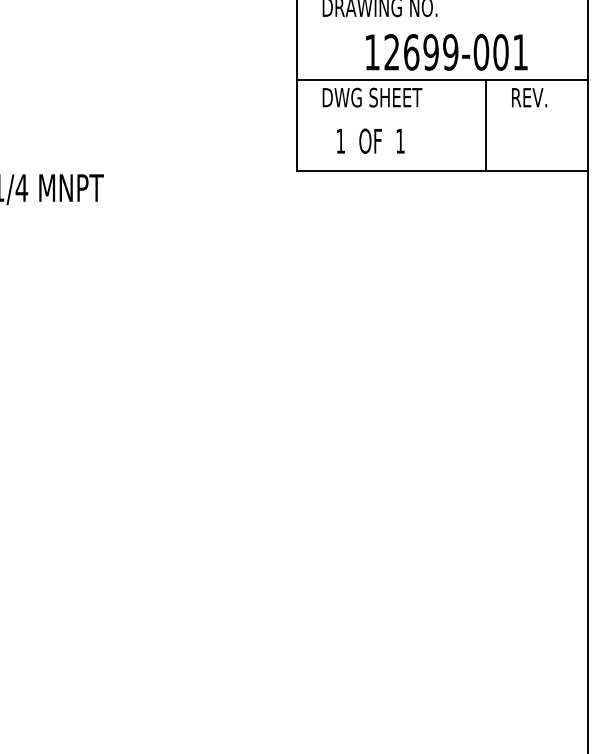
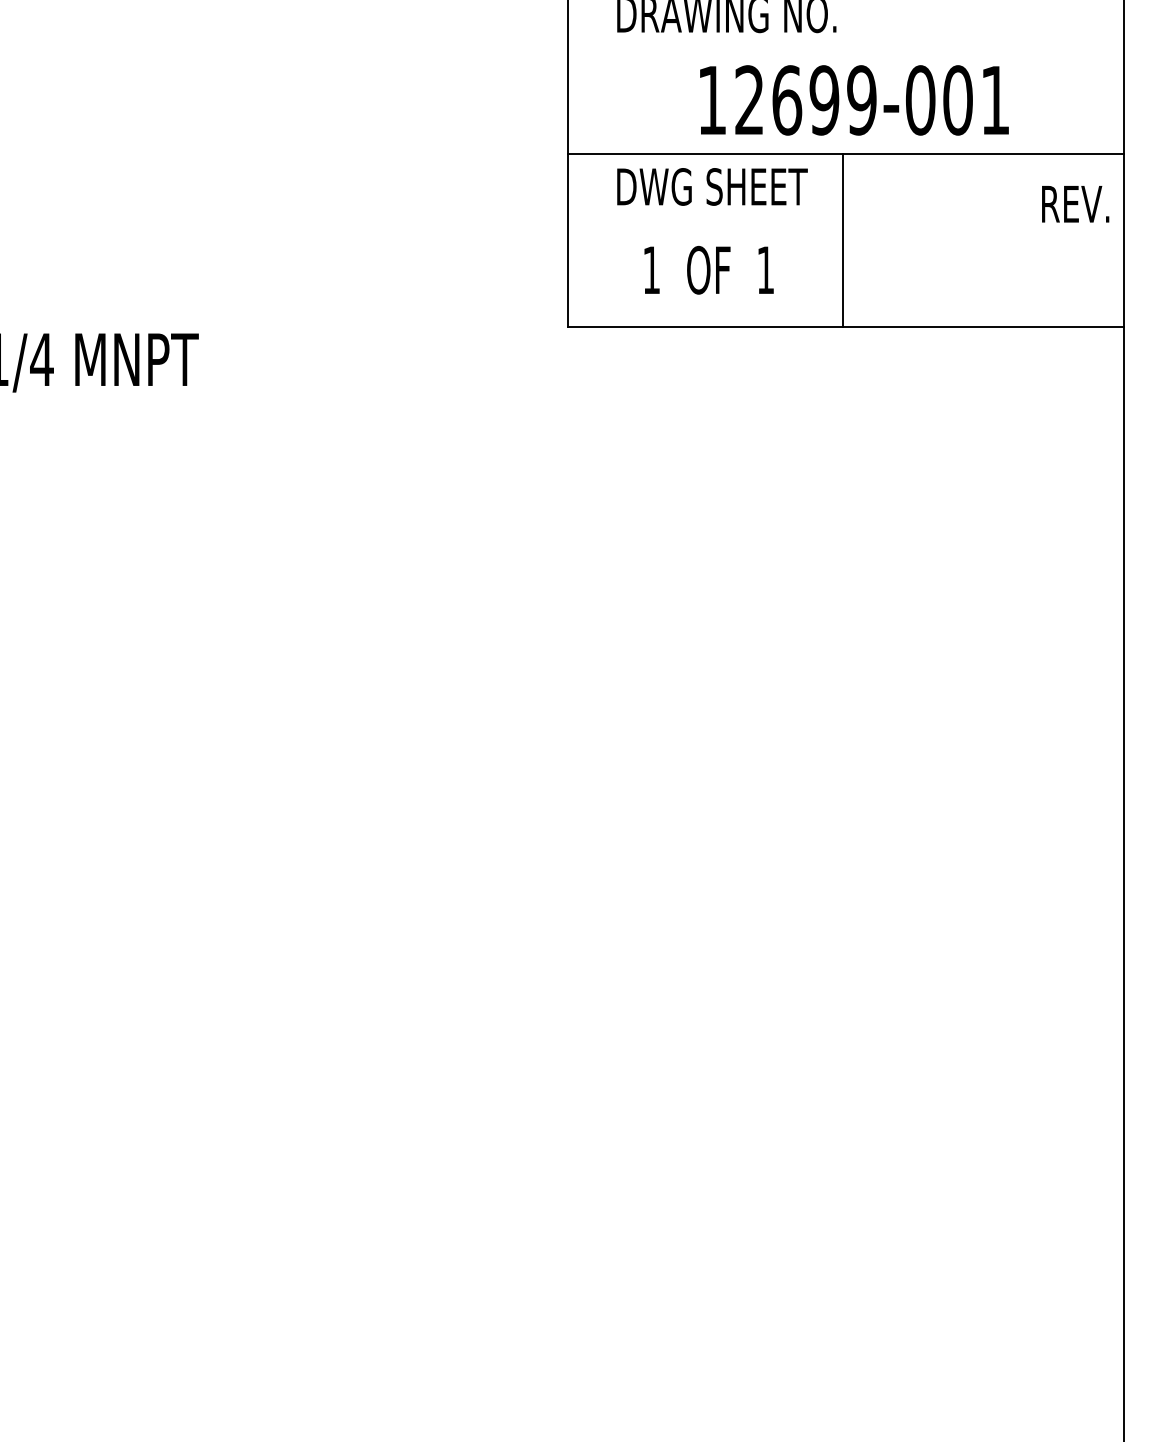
text: (529, 97) -> (1075, 203), moved
line: (485, 125) -> (842, 240), moved

